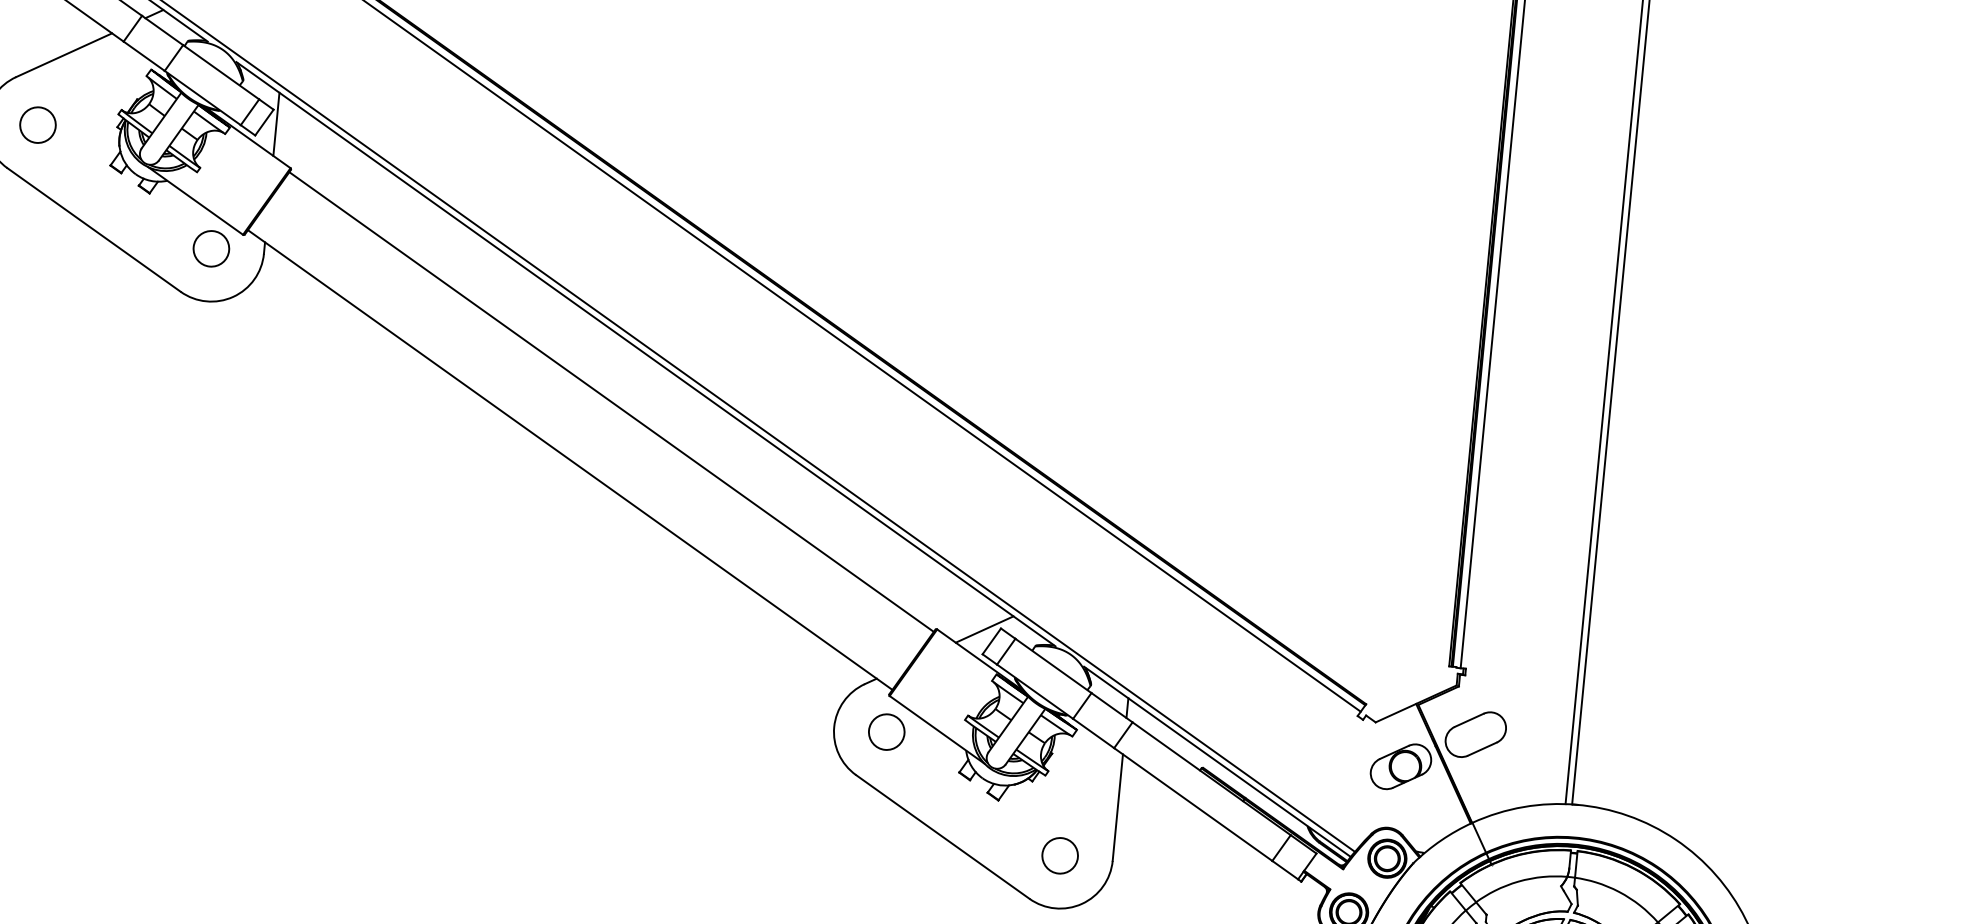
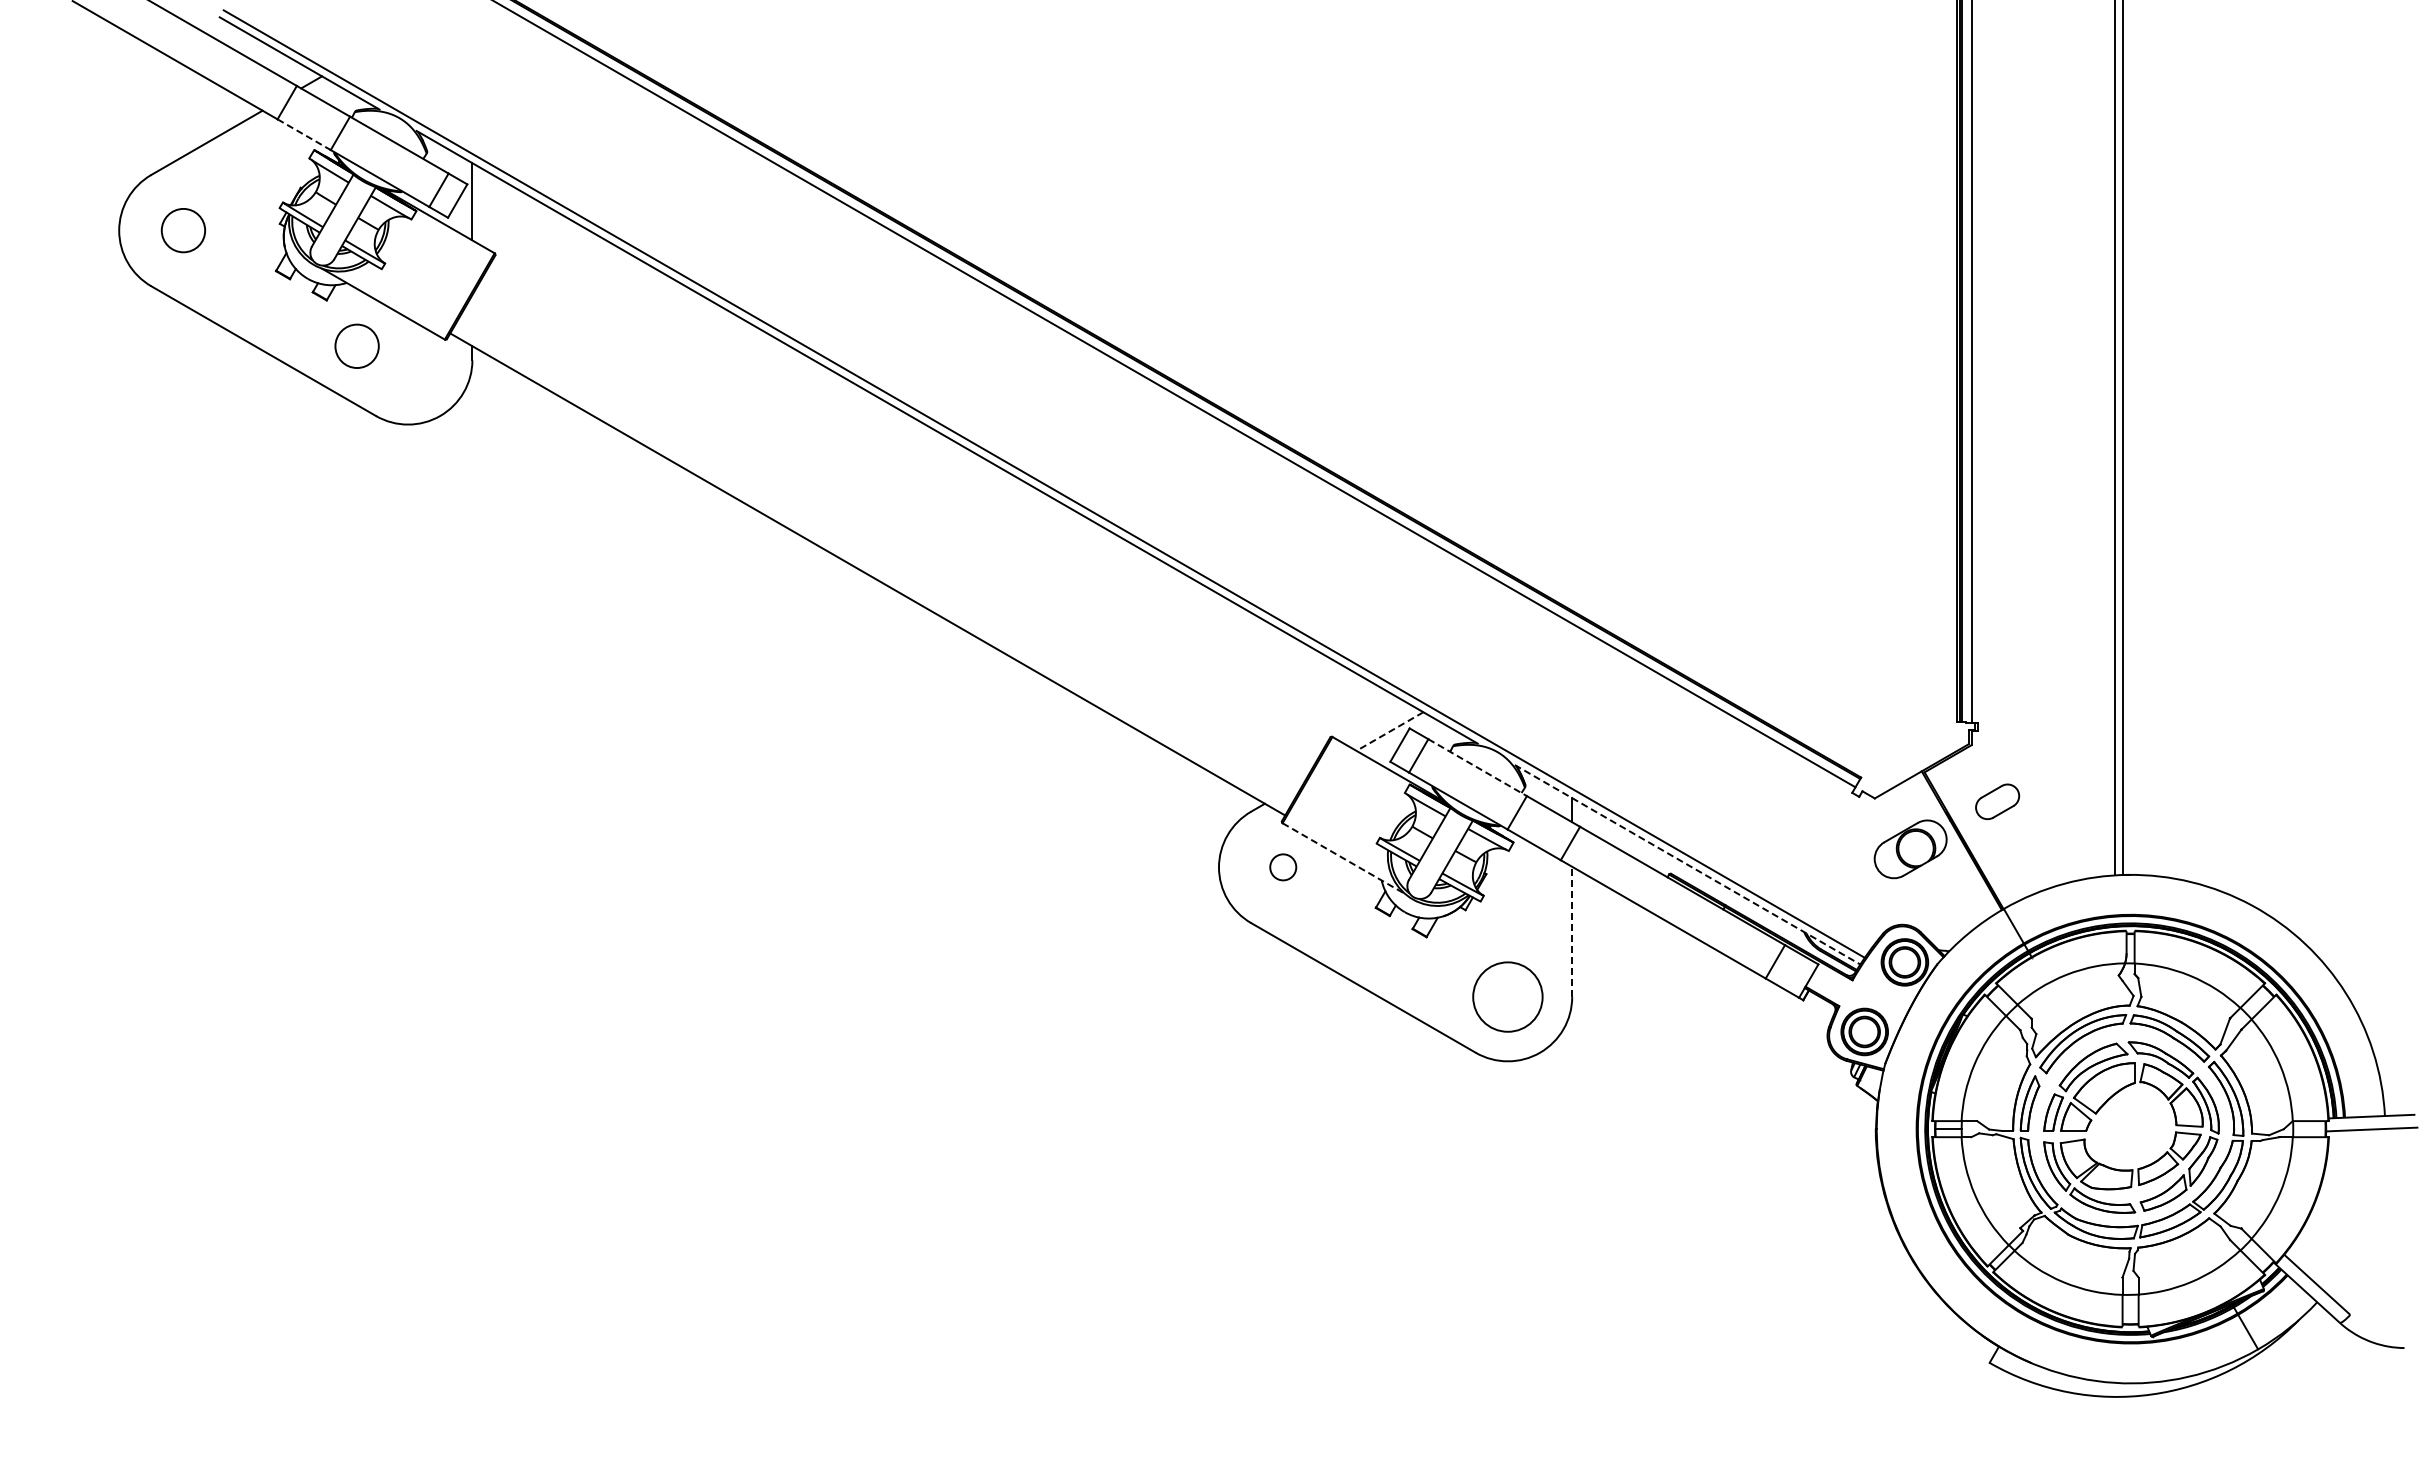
line: (144, 56) -> (304, 134), solid -> dashed
circle: (210, 248) -> (356, 345), moved
line: (611, 402) -> (910, 499), removed
line: (984, 629) -> (1389, 731), solid -> dashed
line: (1053, 665) -> (1477, 767), solid -> dashed
line: (936, 729) -> (1343, 858), solid -> dashed
circle: (886, 732) -> (1282, 867), size x0.6
part: (1475, 734) -> (1997, 801), size x0.6
line: (1218, 762) -> (1688, 865), solid -> dashed
line: (1118, 807) -> (1572, 931), solid -> dashed
circle: (1059, 855) -> (1507, 996), size x1.6

